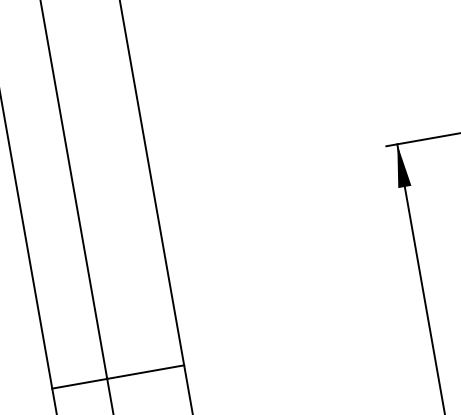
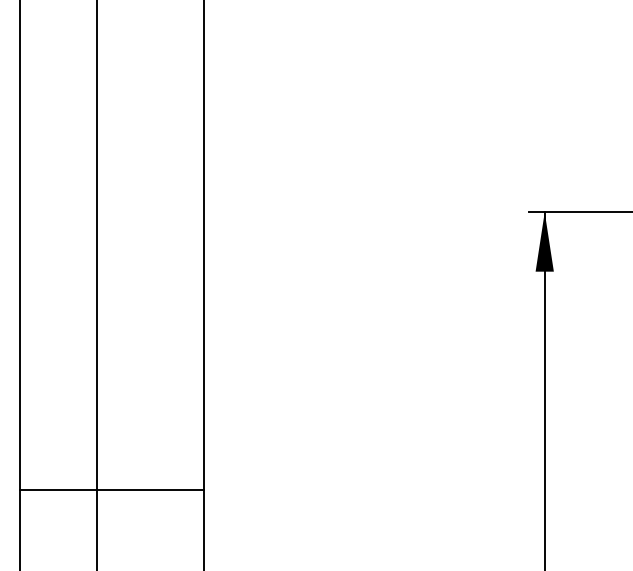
line: (118, 377) -> (112, 490), moved

